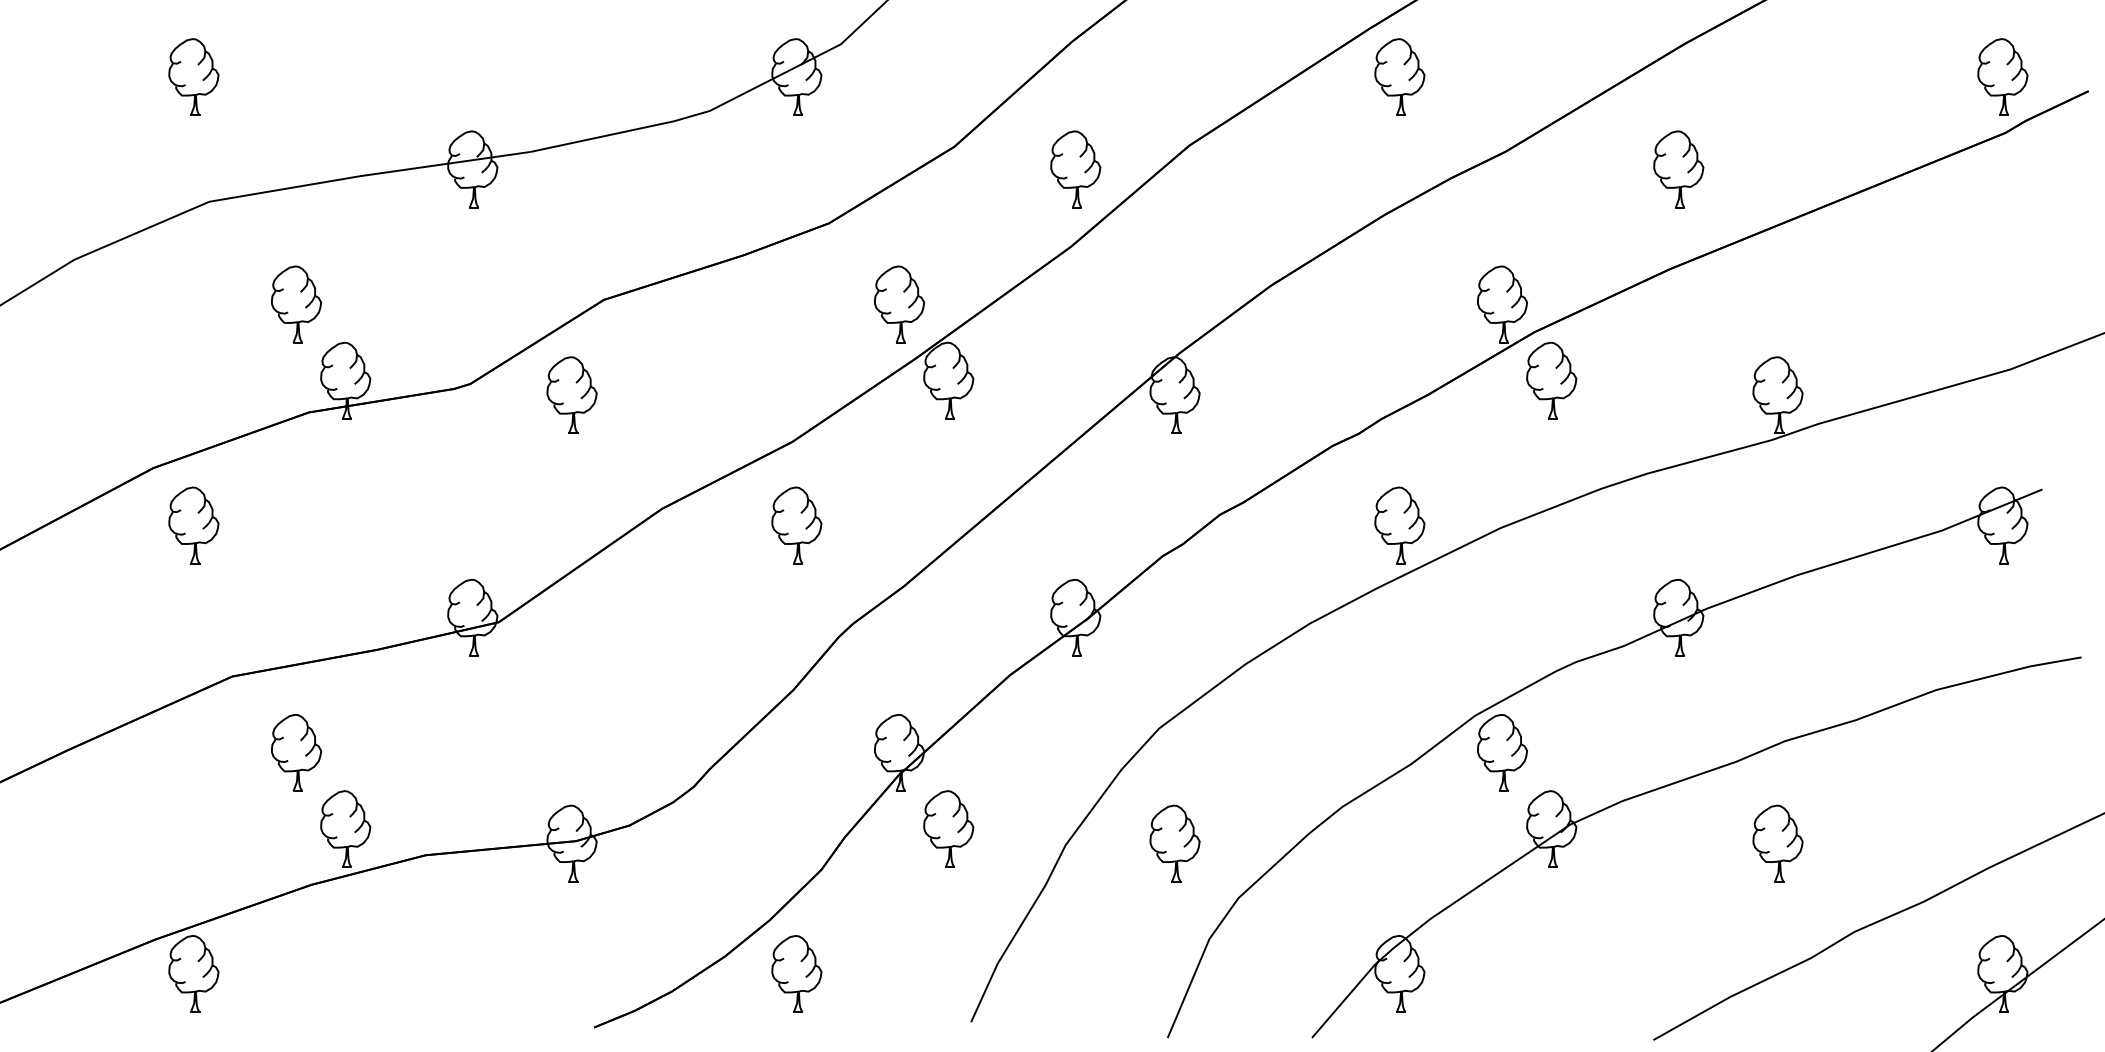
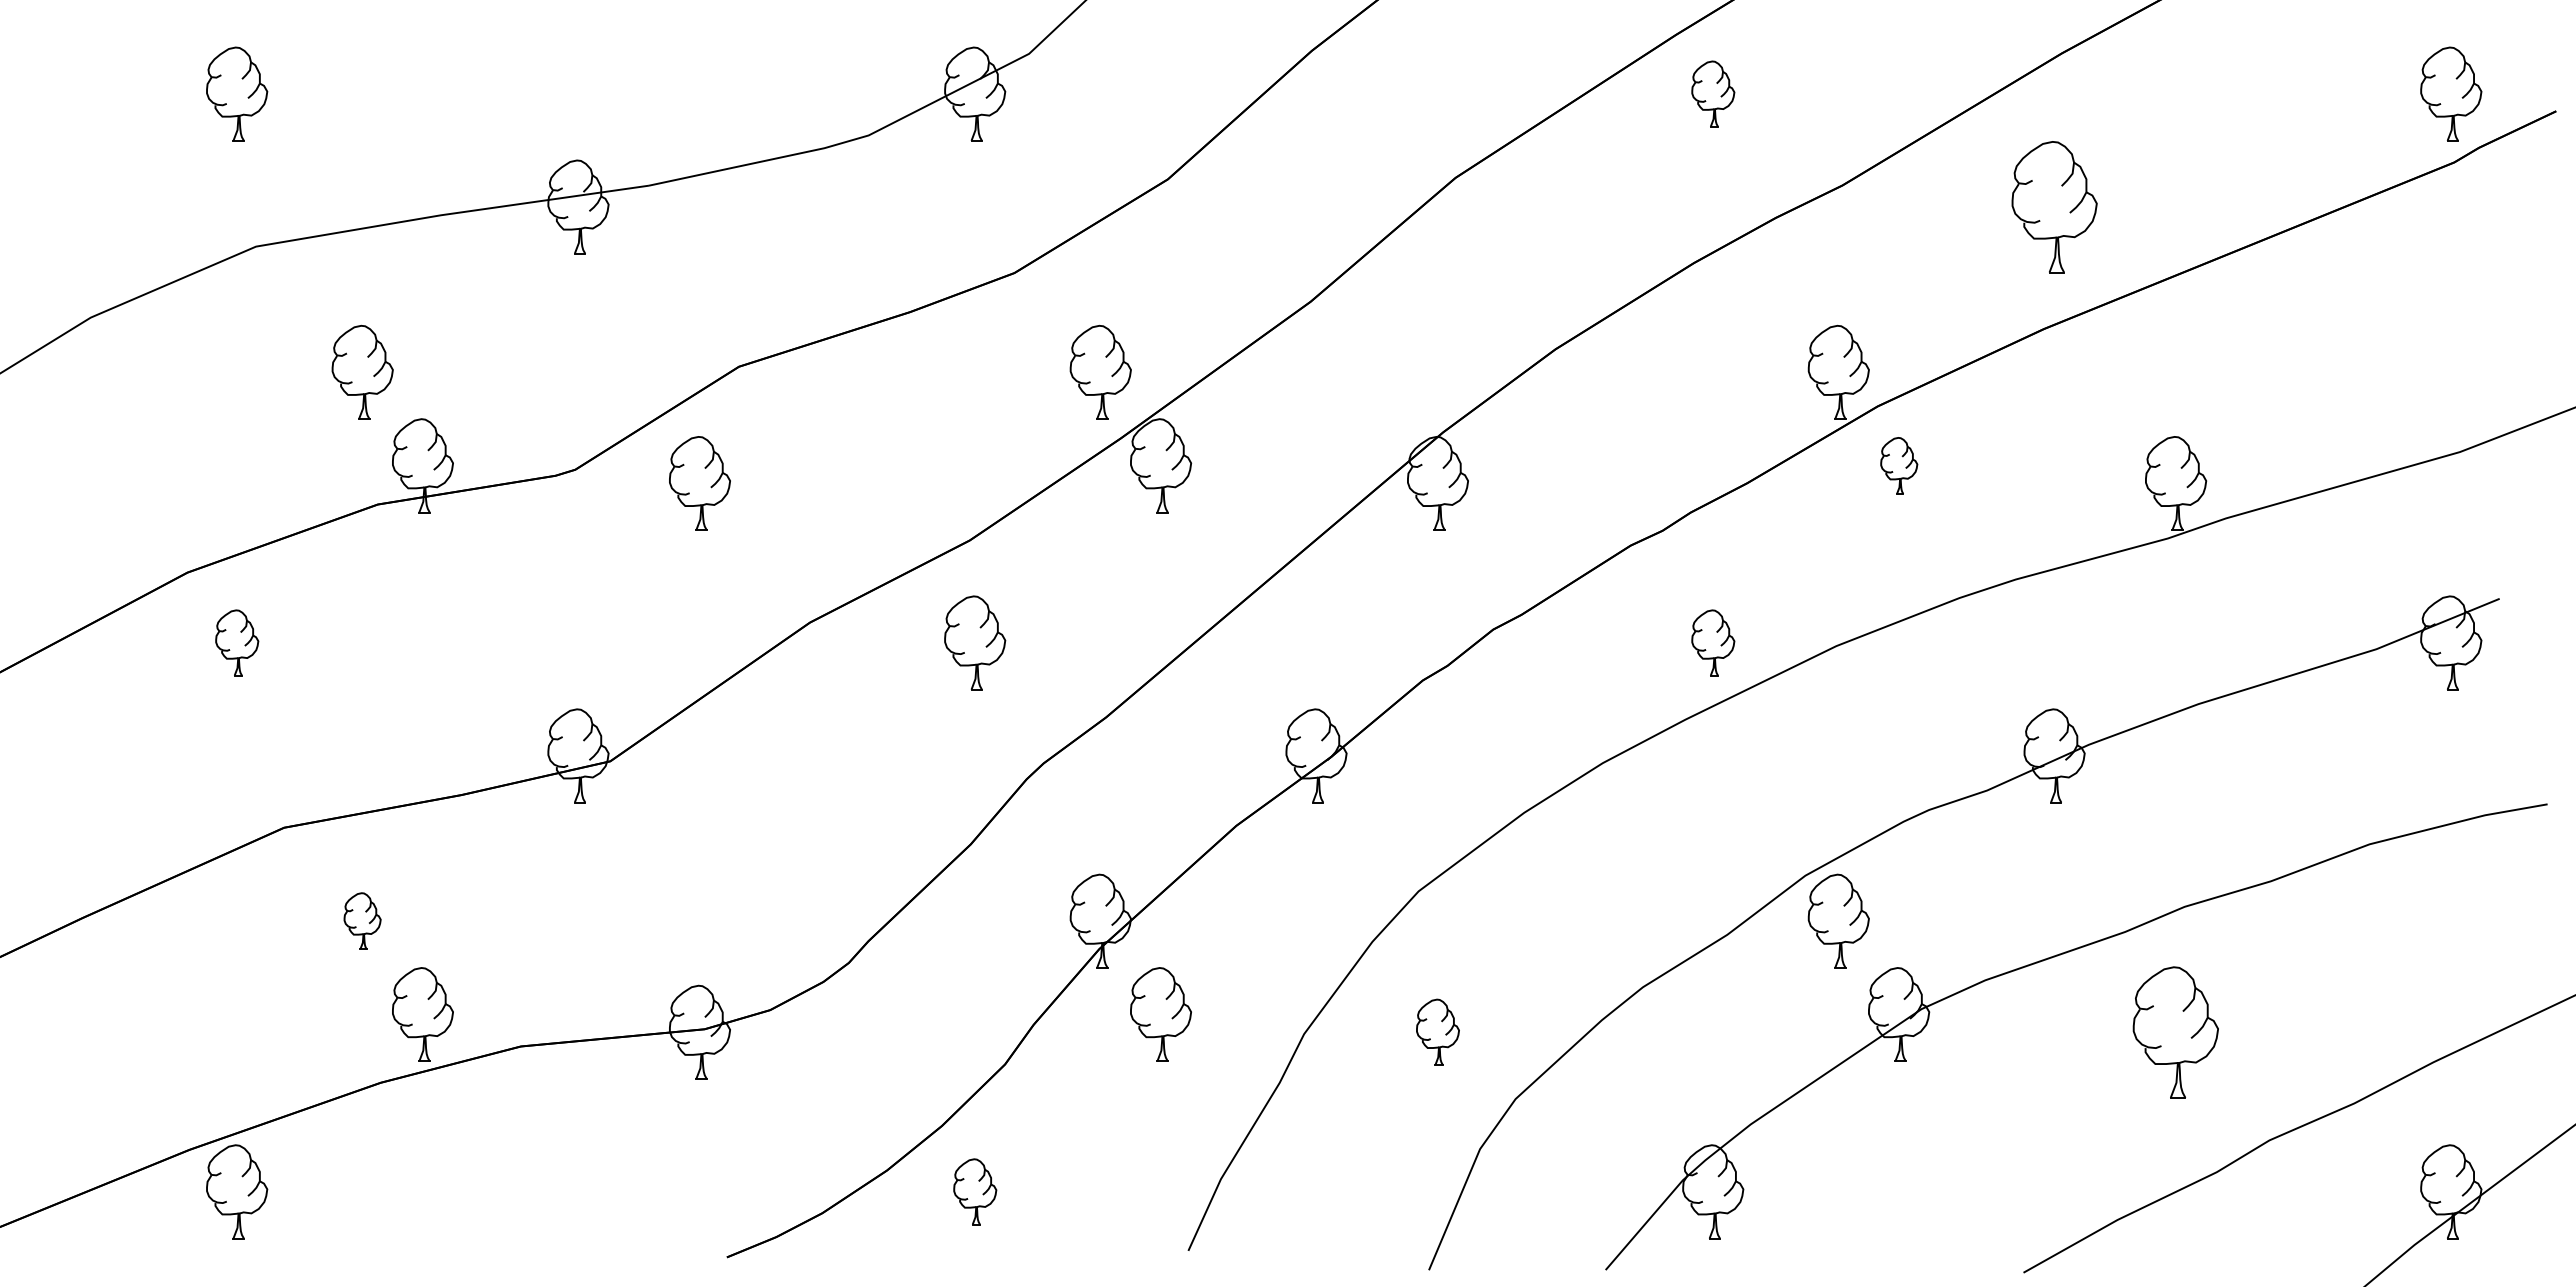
part: (1400, 76) -> (1713, 93), size x0.7
part: (1075, 168) -> (1316, 206), removed
part: (1678, 168) -> (2054, 206), size x1.4
part: (1552, 380) -> (1899, 465), size x0.6
part: (194, 525) -> (237, 642), size x0.7
part: (1400, 525) -> (1713, 642), size x0.7
part: (296, 752) -> (362, 920), size x0.6
part: (1174, 842) -> (1437, 1031), size x0.7
part: (1778, 842) -> (2176, 1031), size x1.4
part: (797, 973) -> (975, 1191), size x0.7

